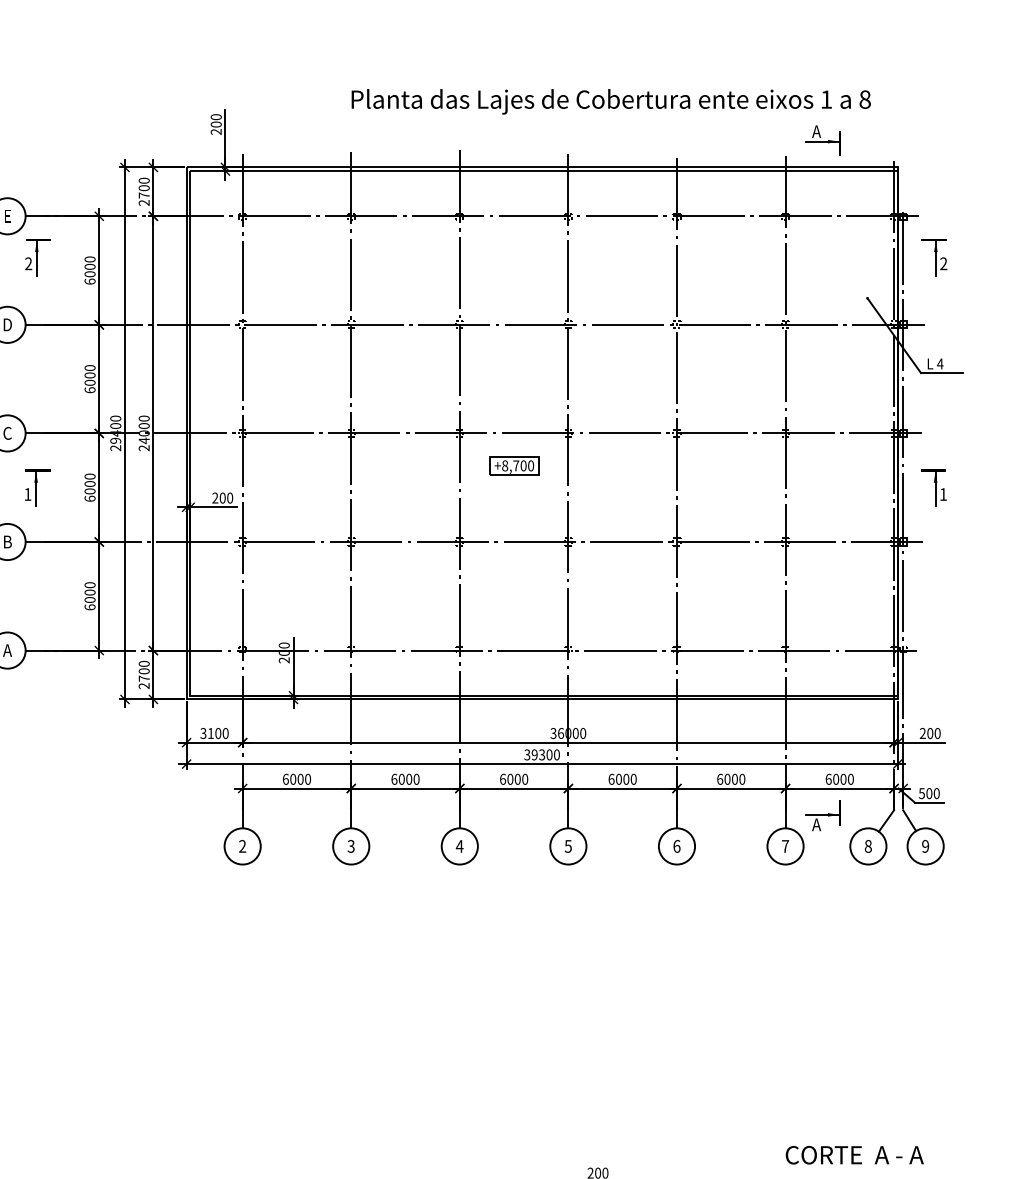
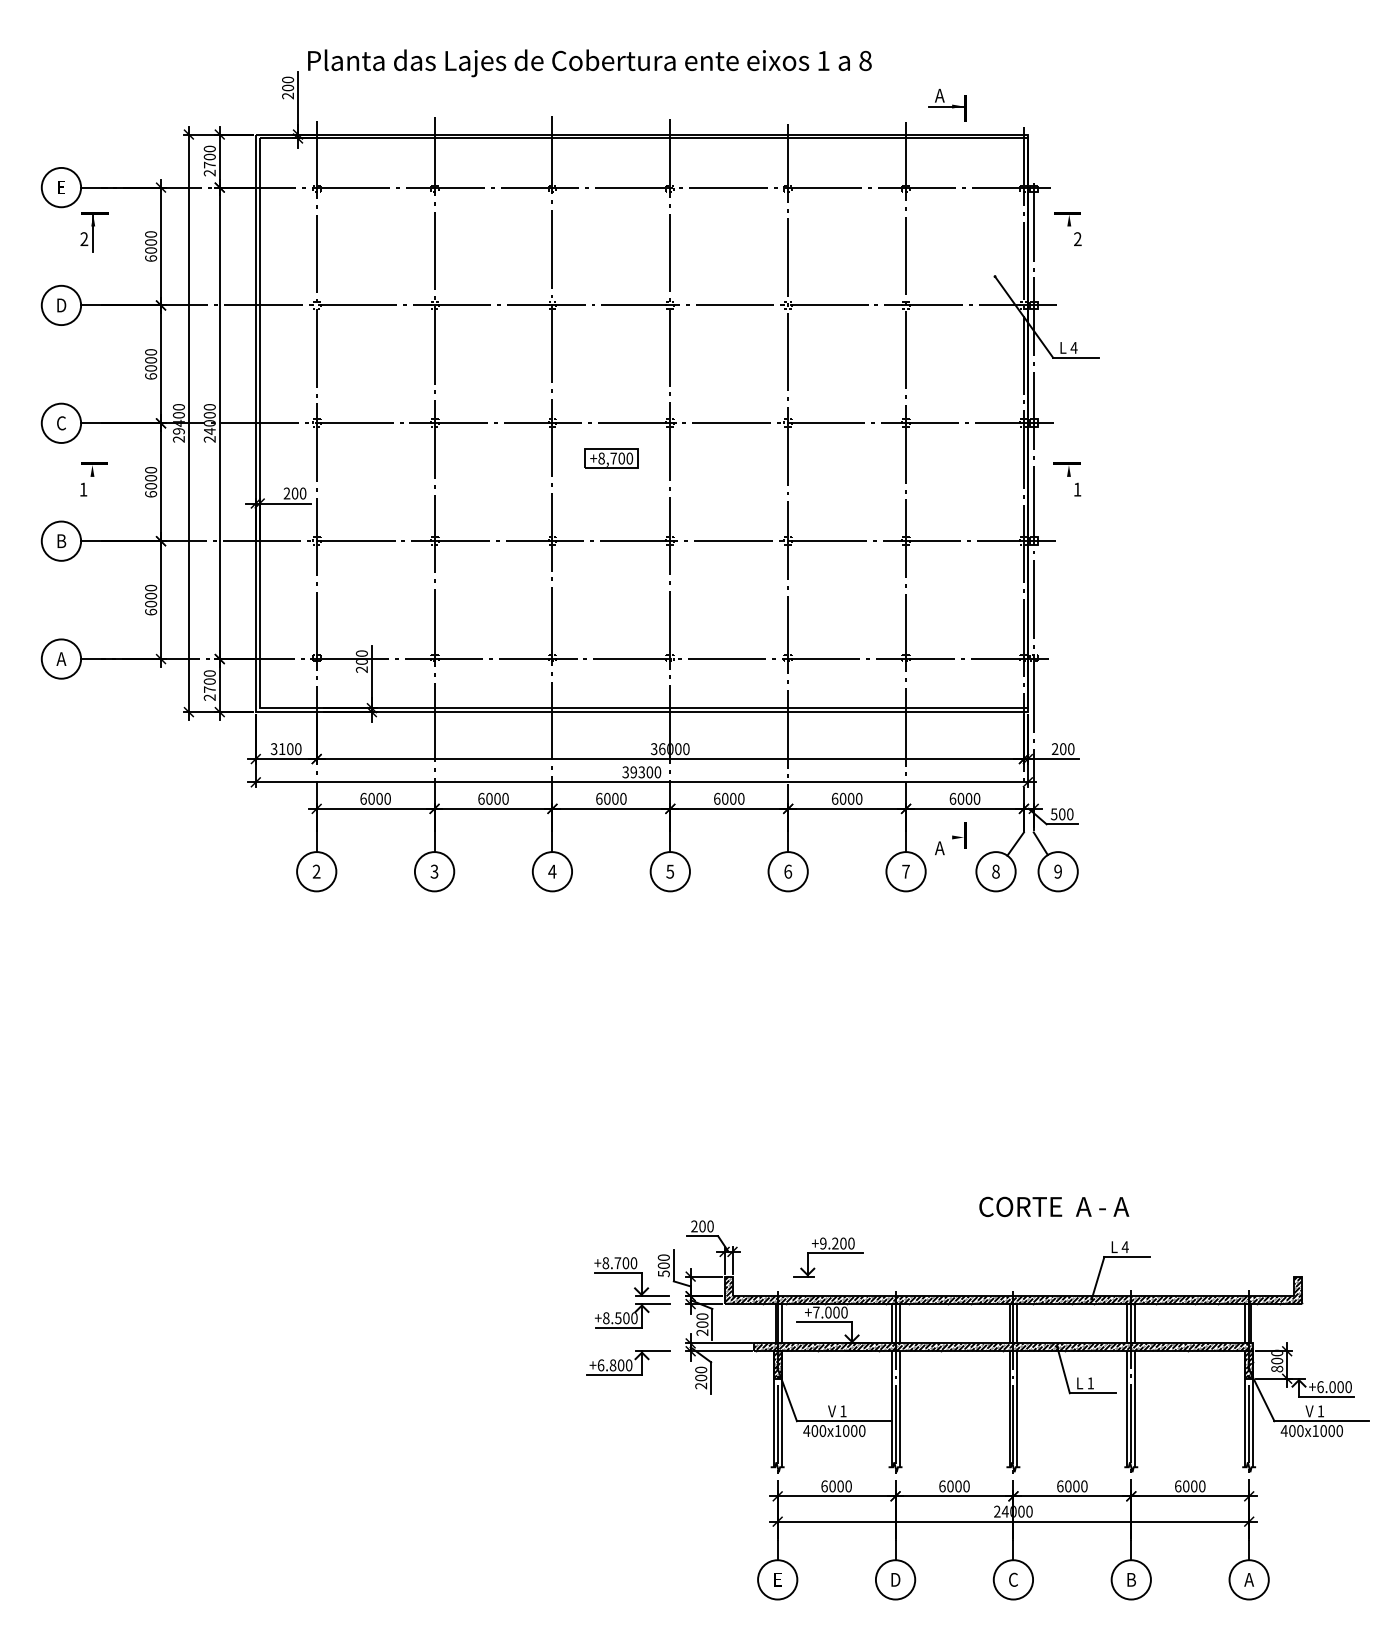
text: (610, 101) -> (589, 63), moved
line: (936, 258) -> (1069, 233), removed
line: (36, 488) -> (92, 483), removed
line: (935, 488) -> (1068, 483), removed
line: (821, 814) -> (945, 837), removed
text: (855, 1154) -> (1054, 1206), moved

